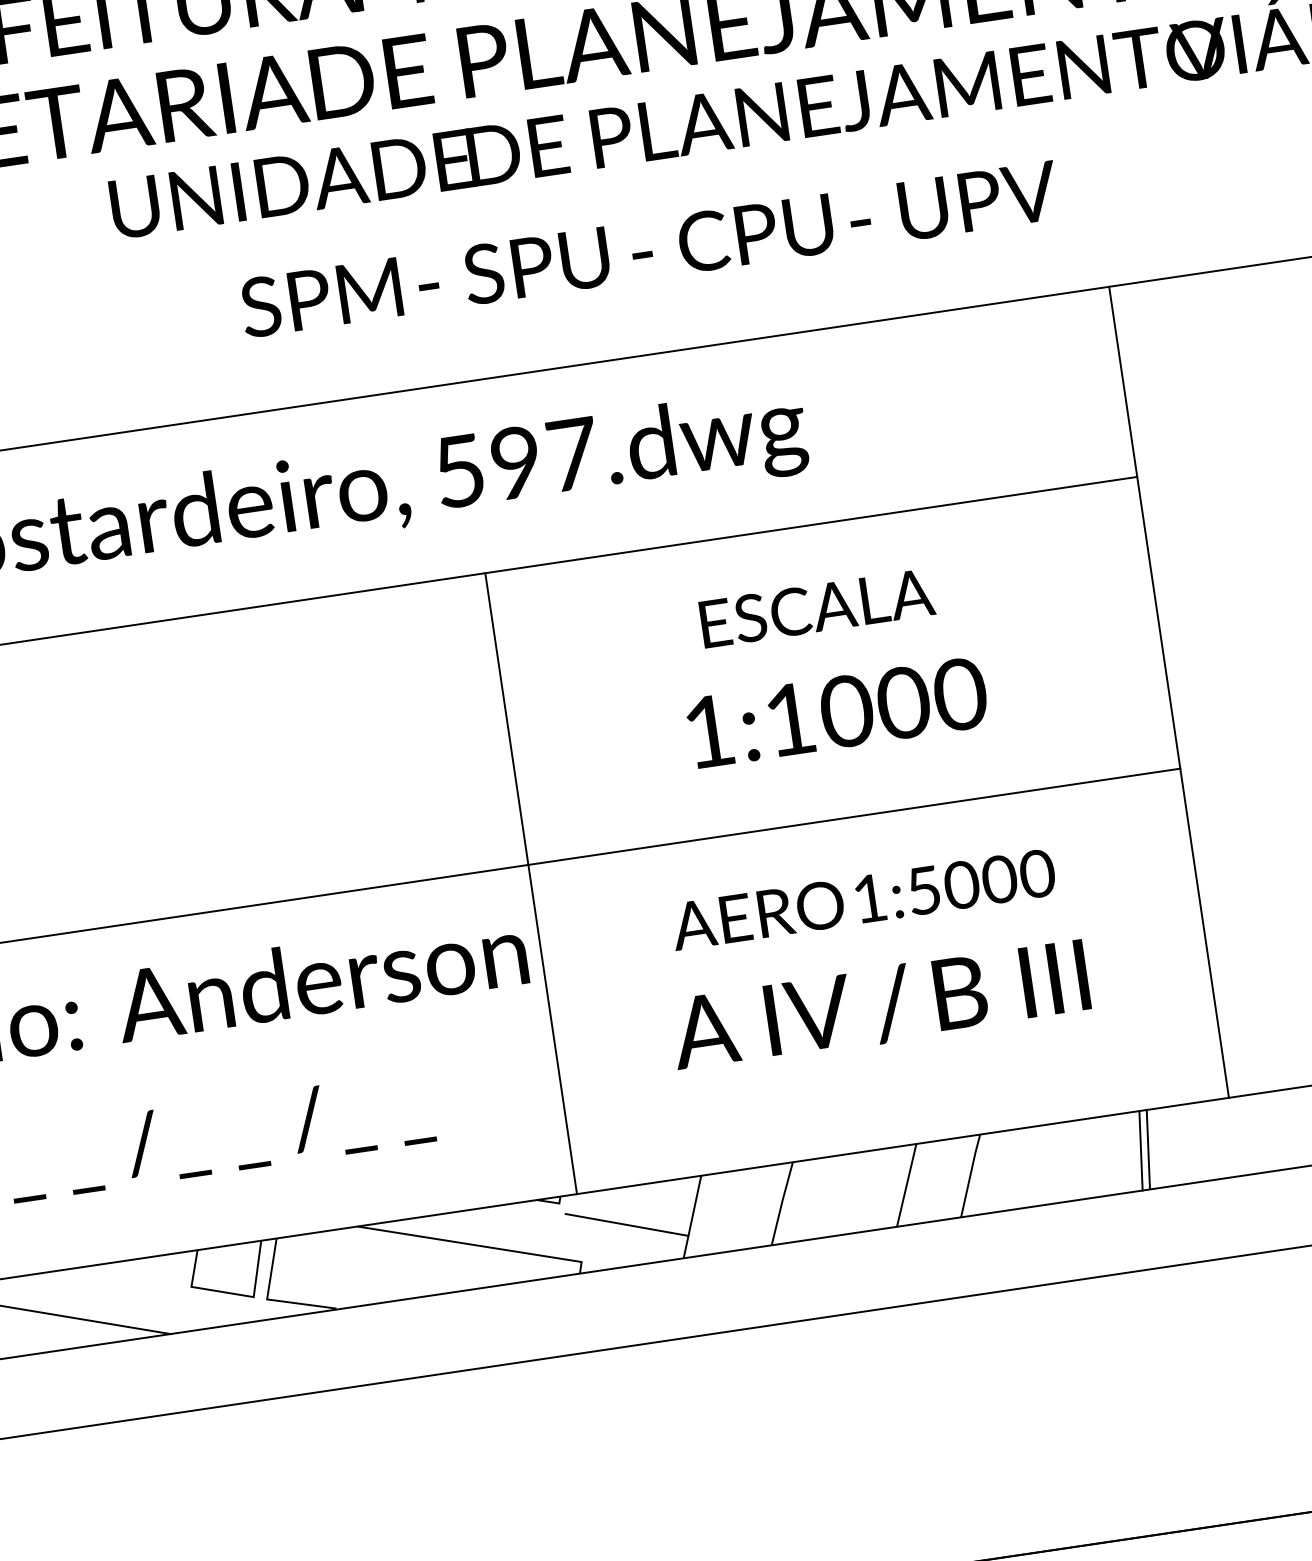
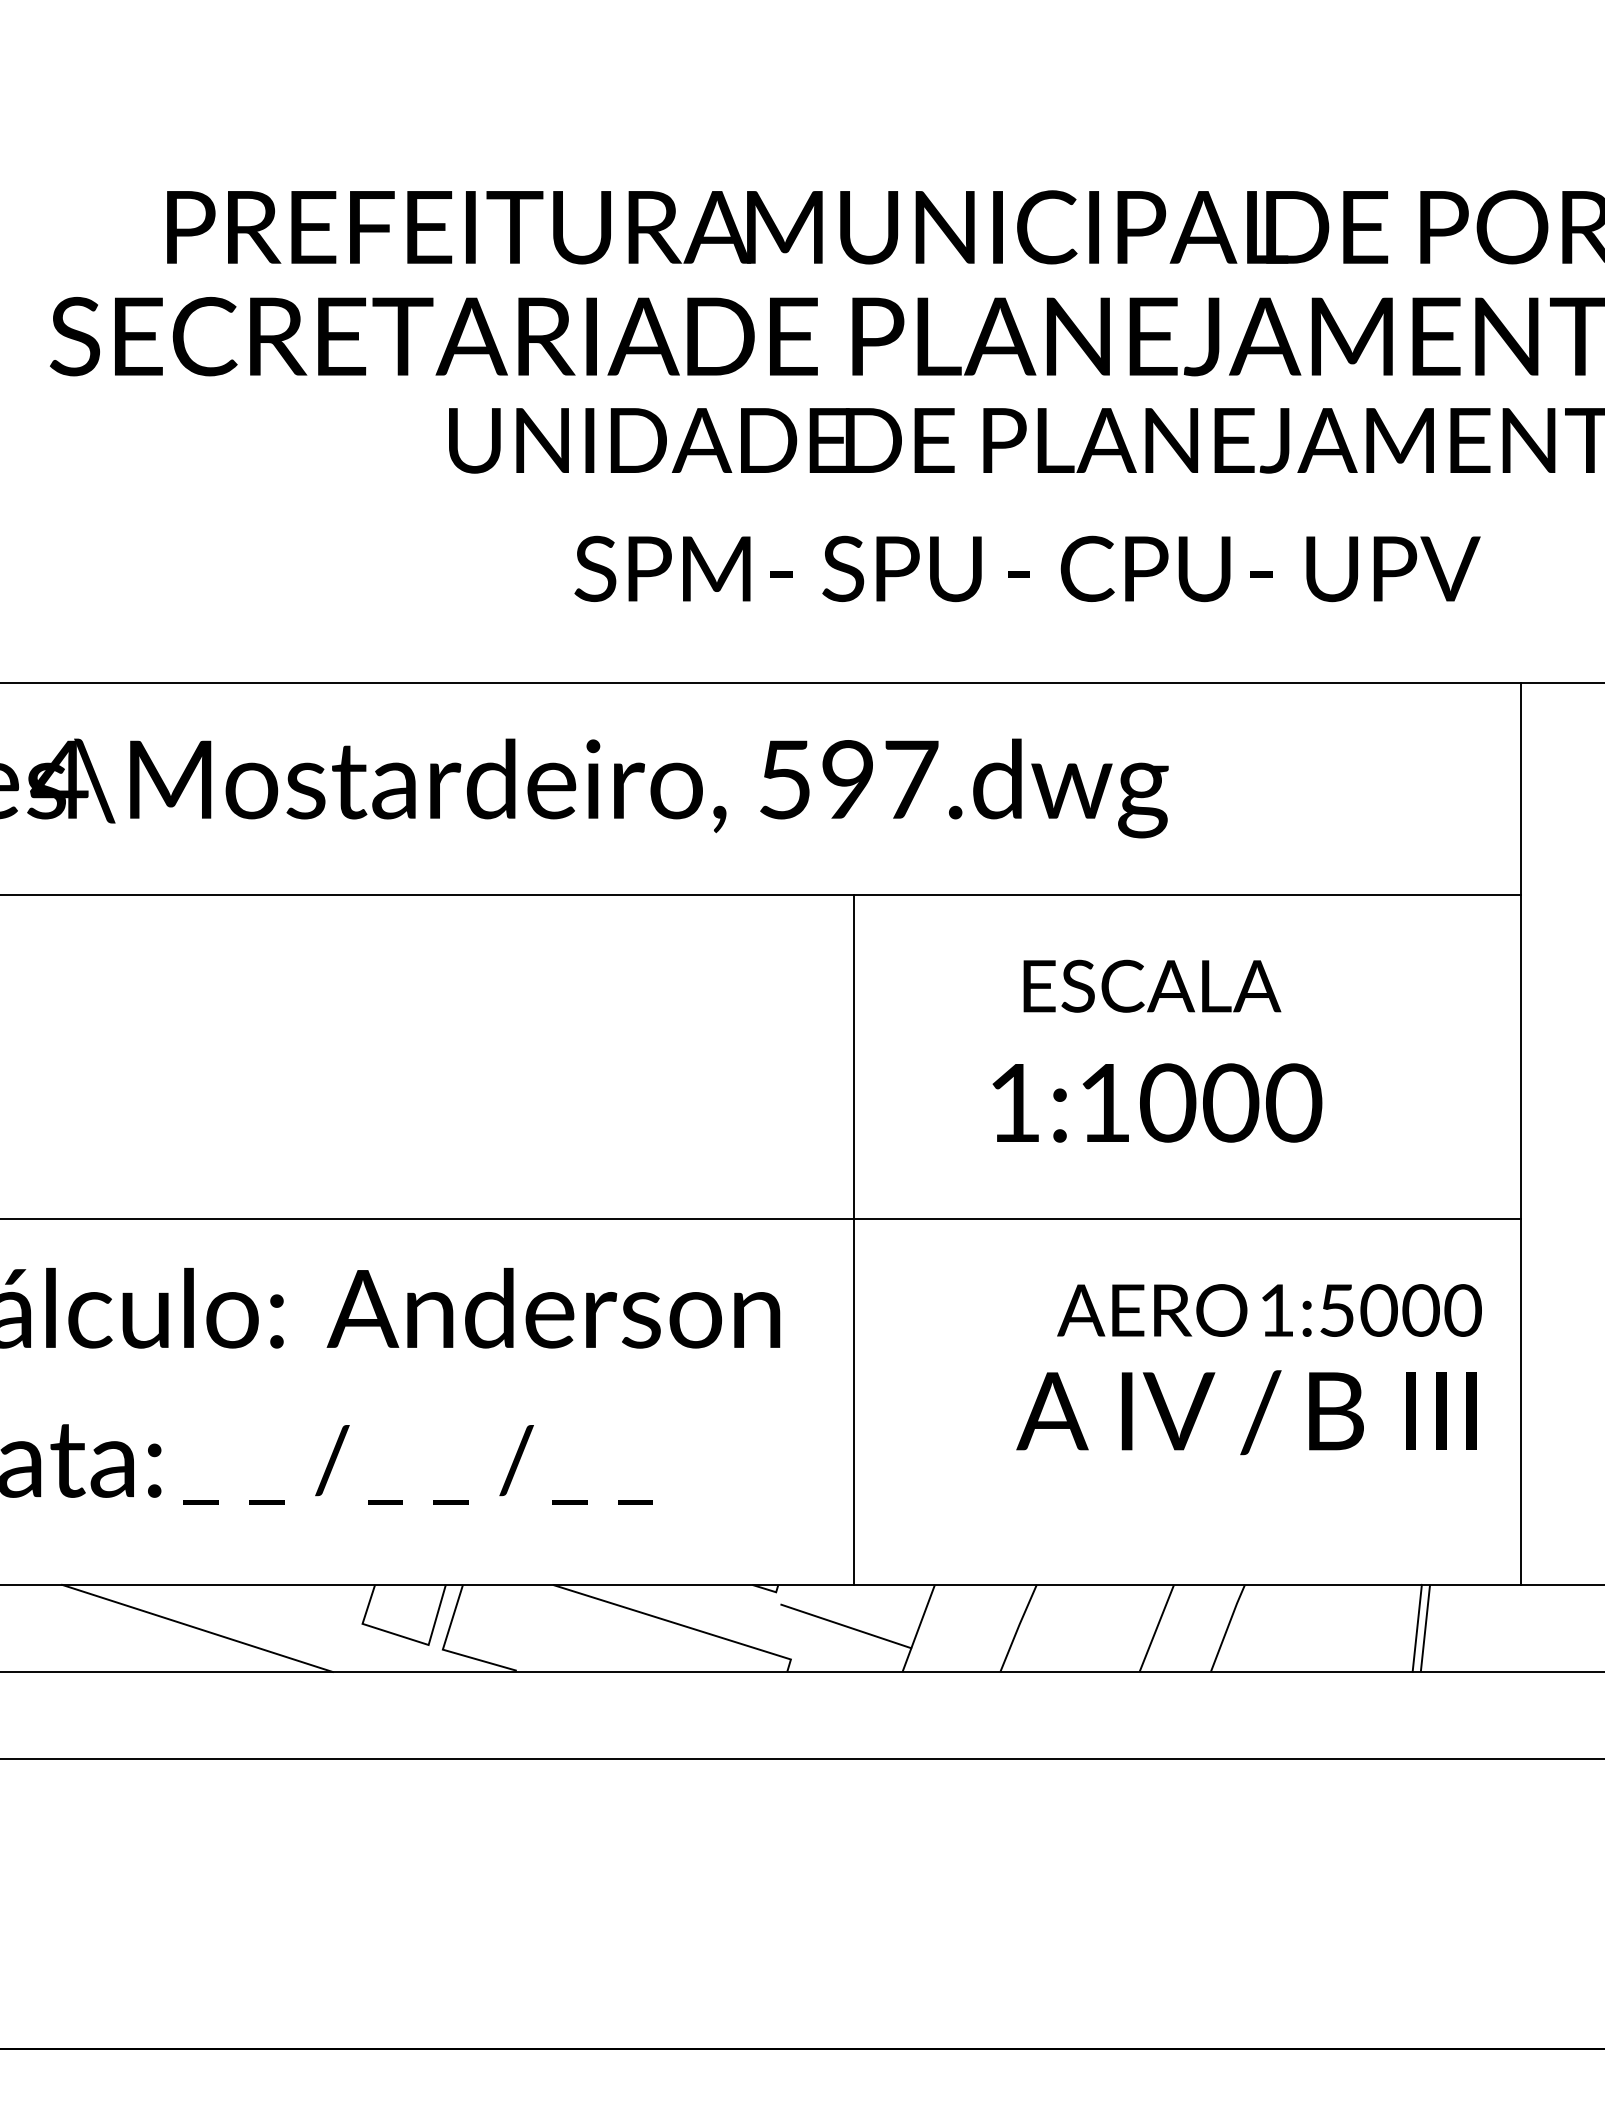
line: (530, 883) -> (853, 1239), moved
text: (863, 899) -> (1269, 1310), moved
text: (879, 1005) -> (1246, 1412), moved

